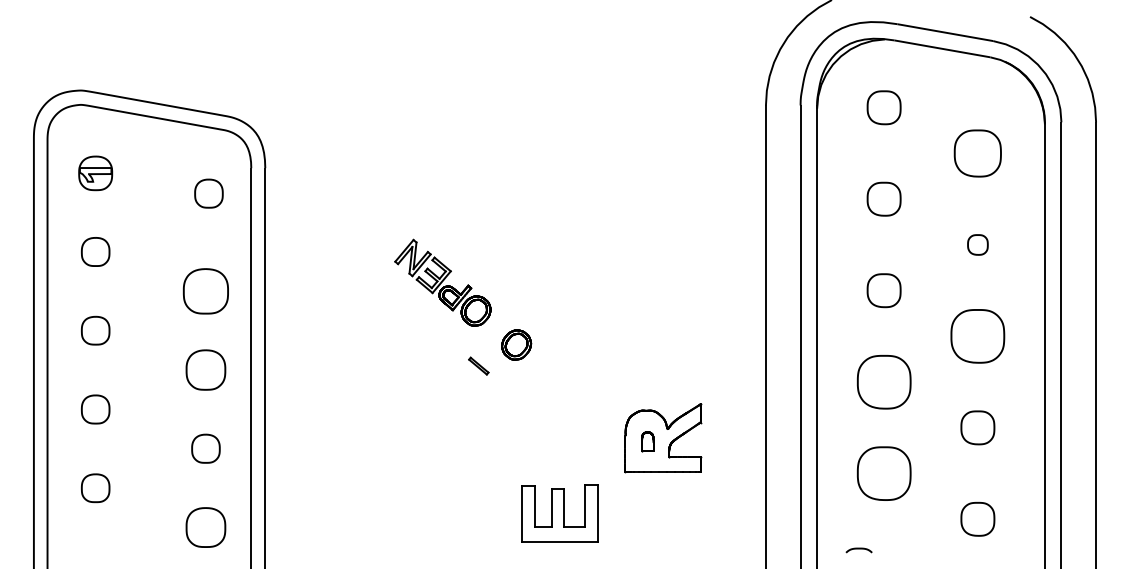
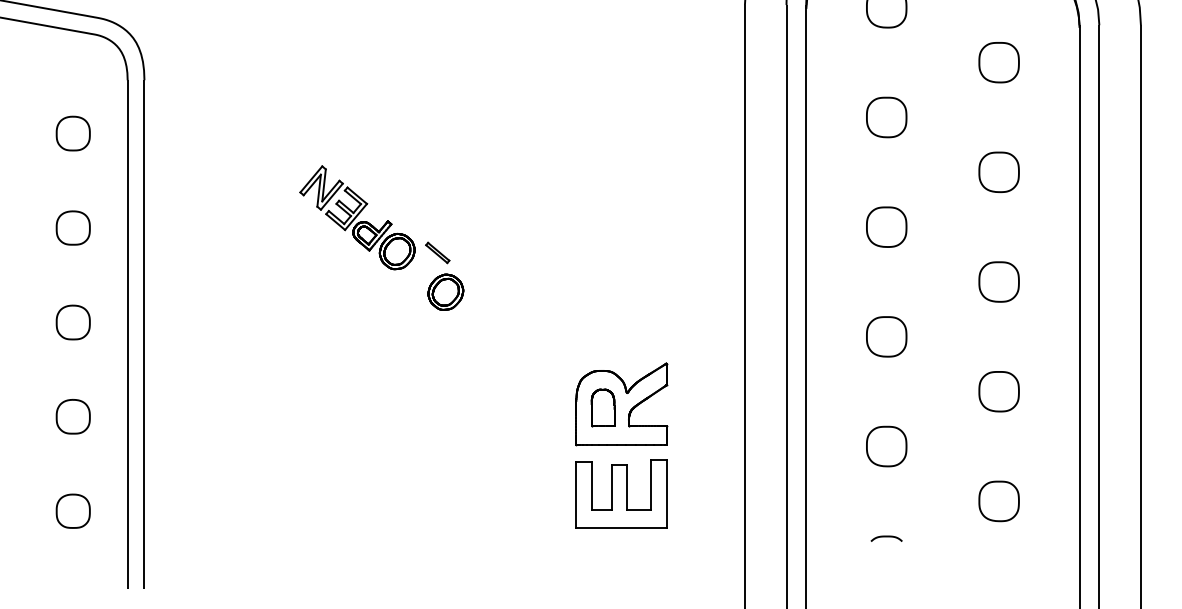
part: (977, 153) -> (998, 62), size x0.71
part: (208, 193) -> (72, 133), moved
part: (977, 244) -> (998, 171), size x1.67
part: (205, 291) -> (72, 228), size x0.62
part: (977, 336) -> (998, 282), size x0.62
part: (478, 365) -> (437, 252), moved
part: (205, 370) -> (72, 322), size x0.71
part: (883, 381) -> (885, 336), size x0.62
part: (647, 441) -> (602, 408), size x1.67
part: (883, 473) -> (885, 446), size x0.62
part: (559, 513) -> (620, 494), moved
part: (205, 527) -> (72, 511), size x0.71
curve: (858, 549) -> (885, 537), moved

